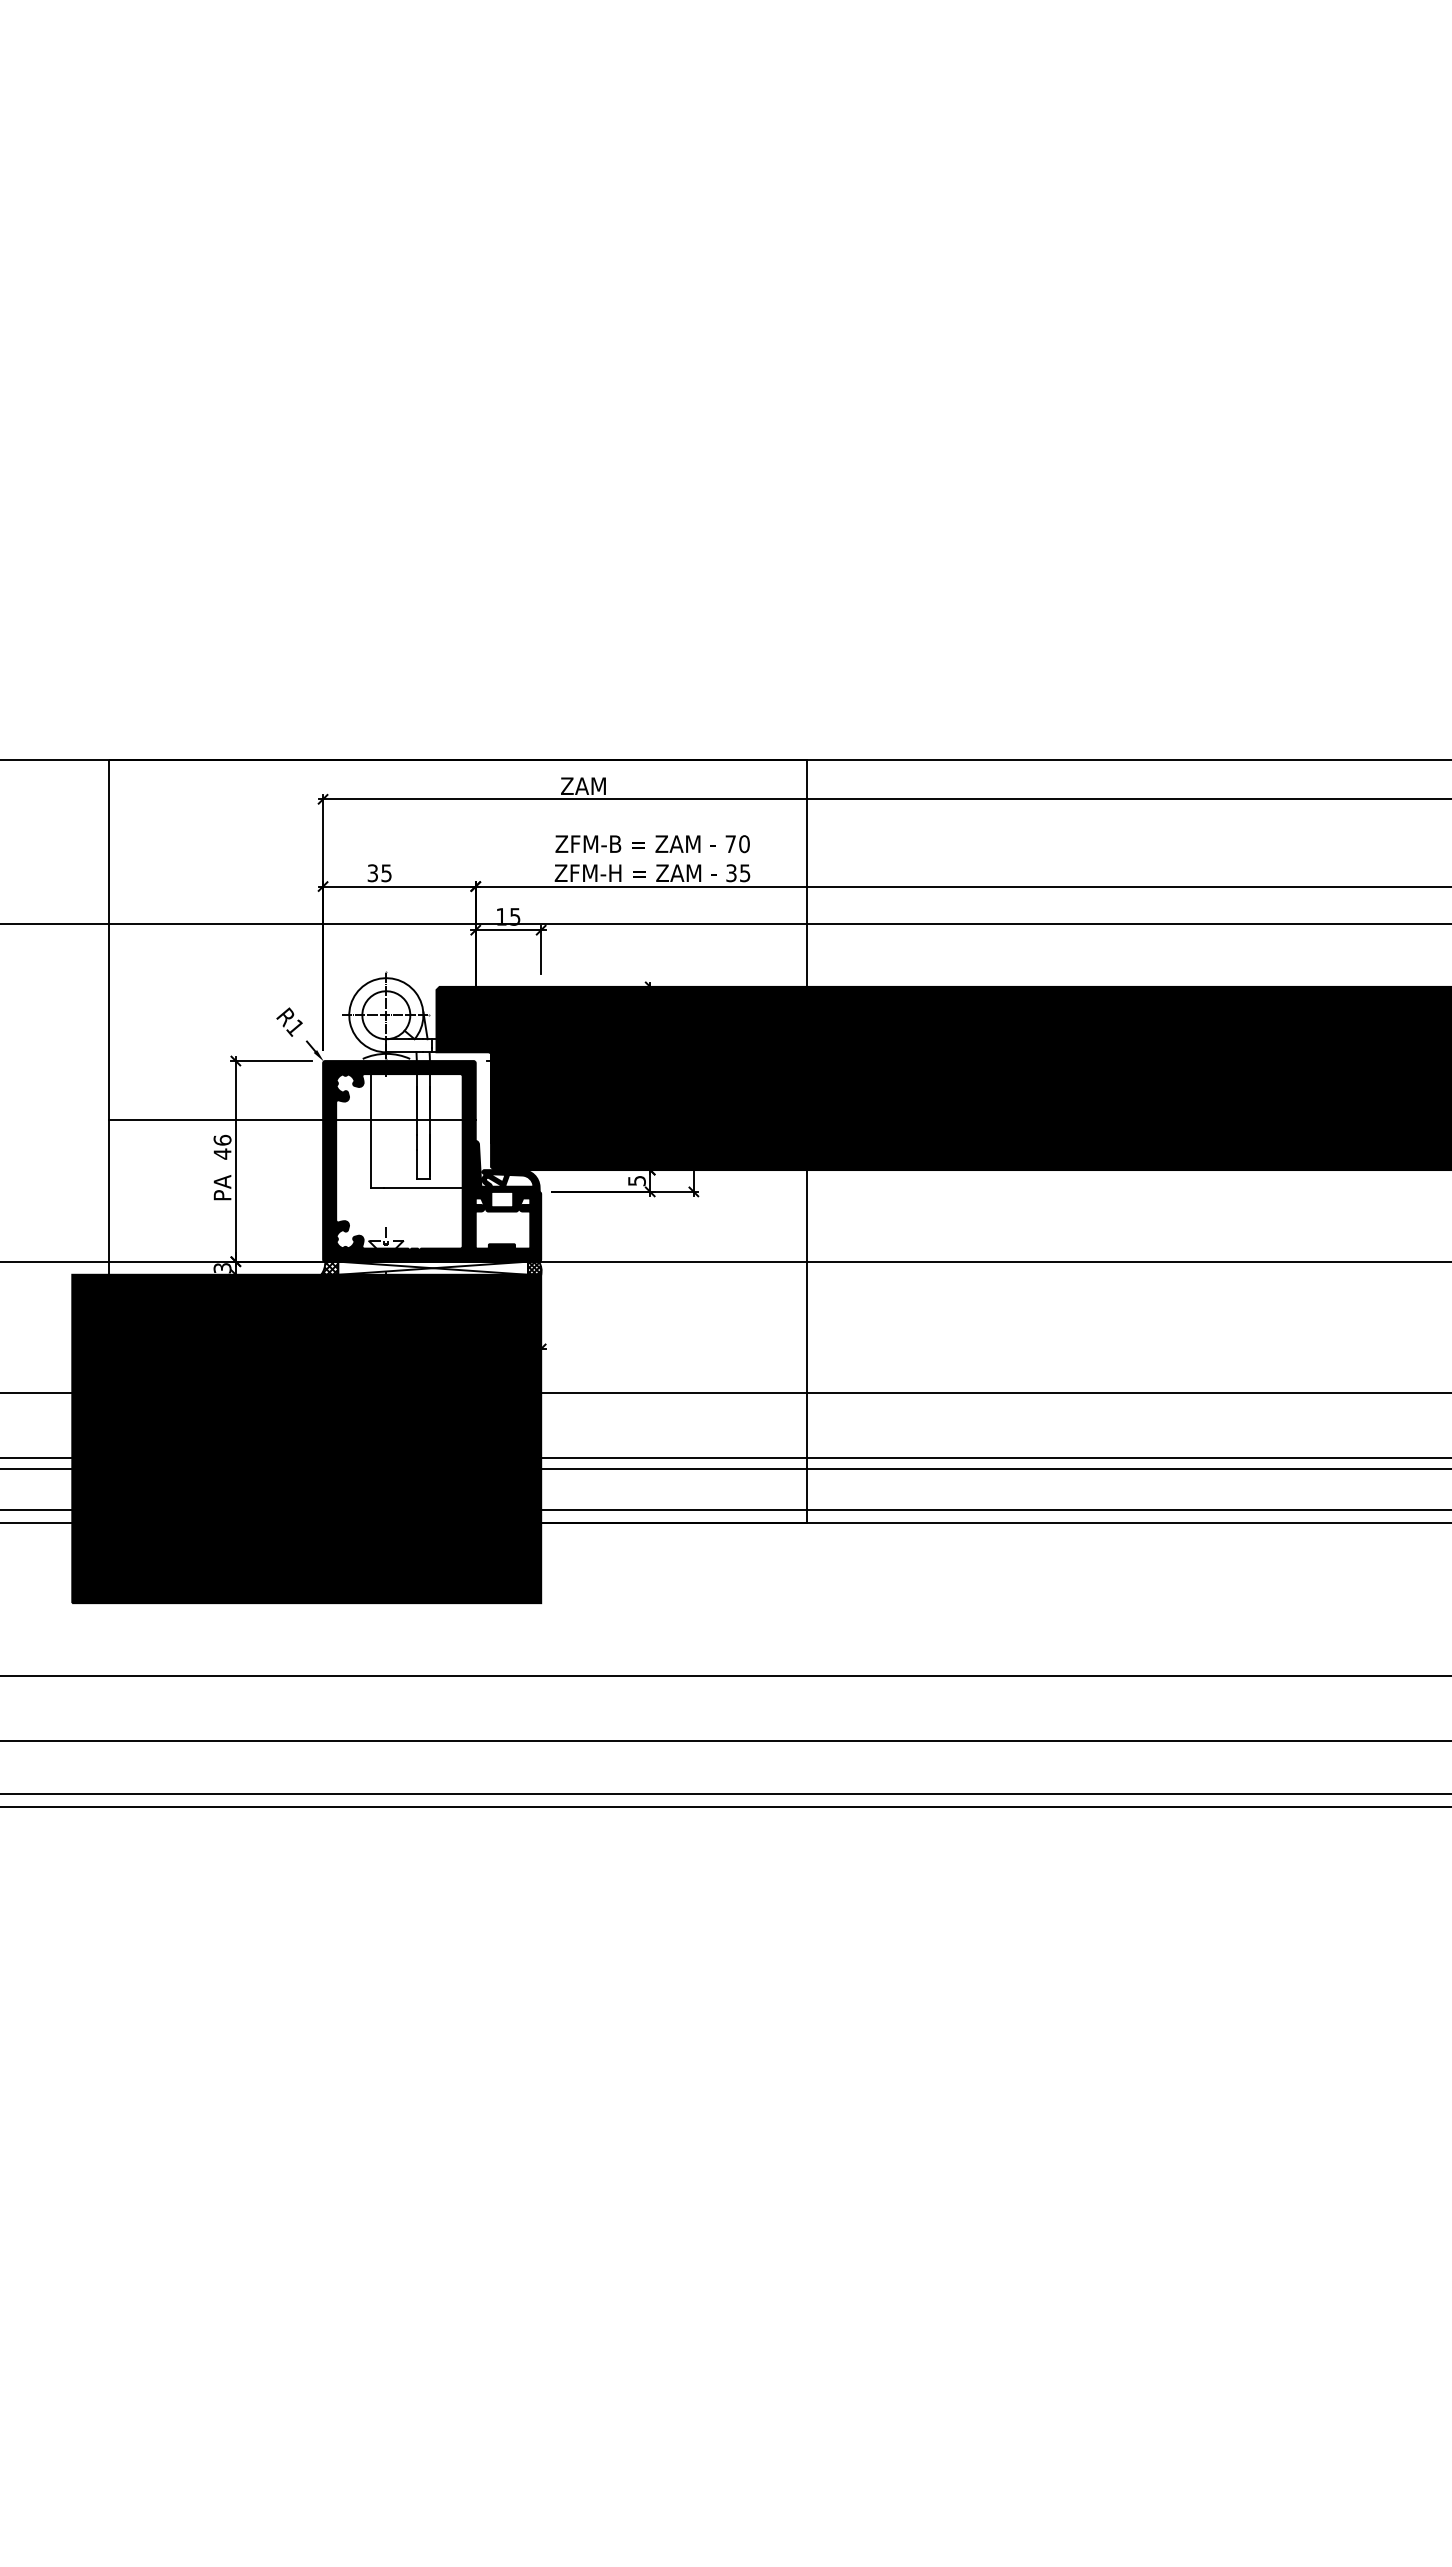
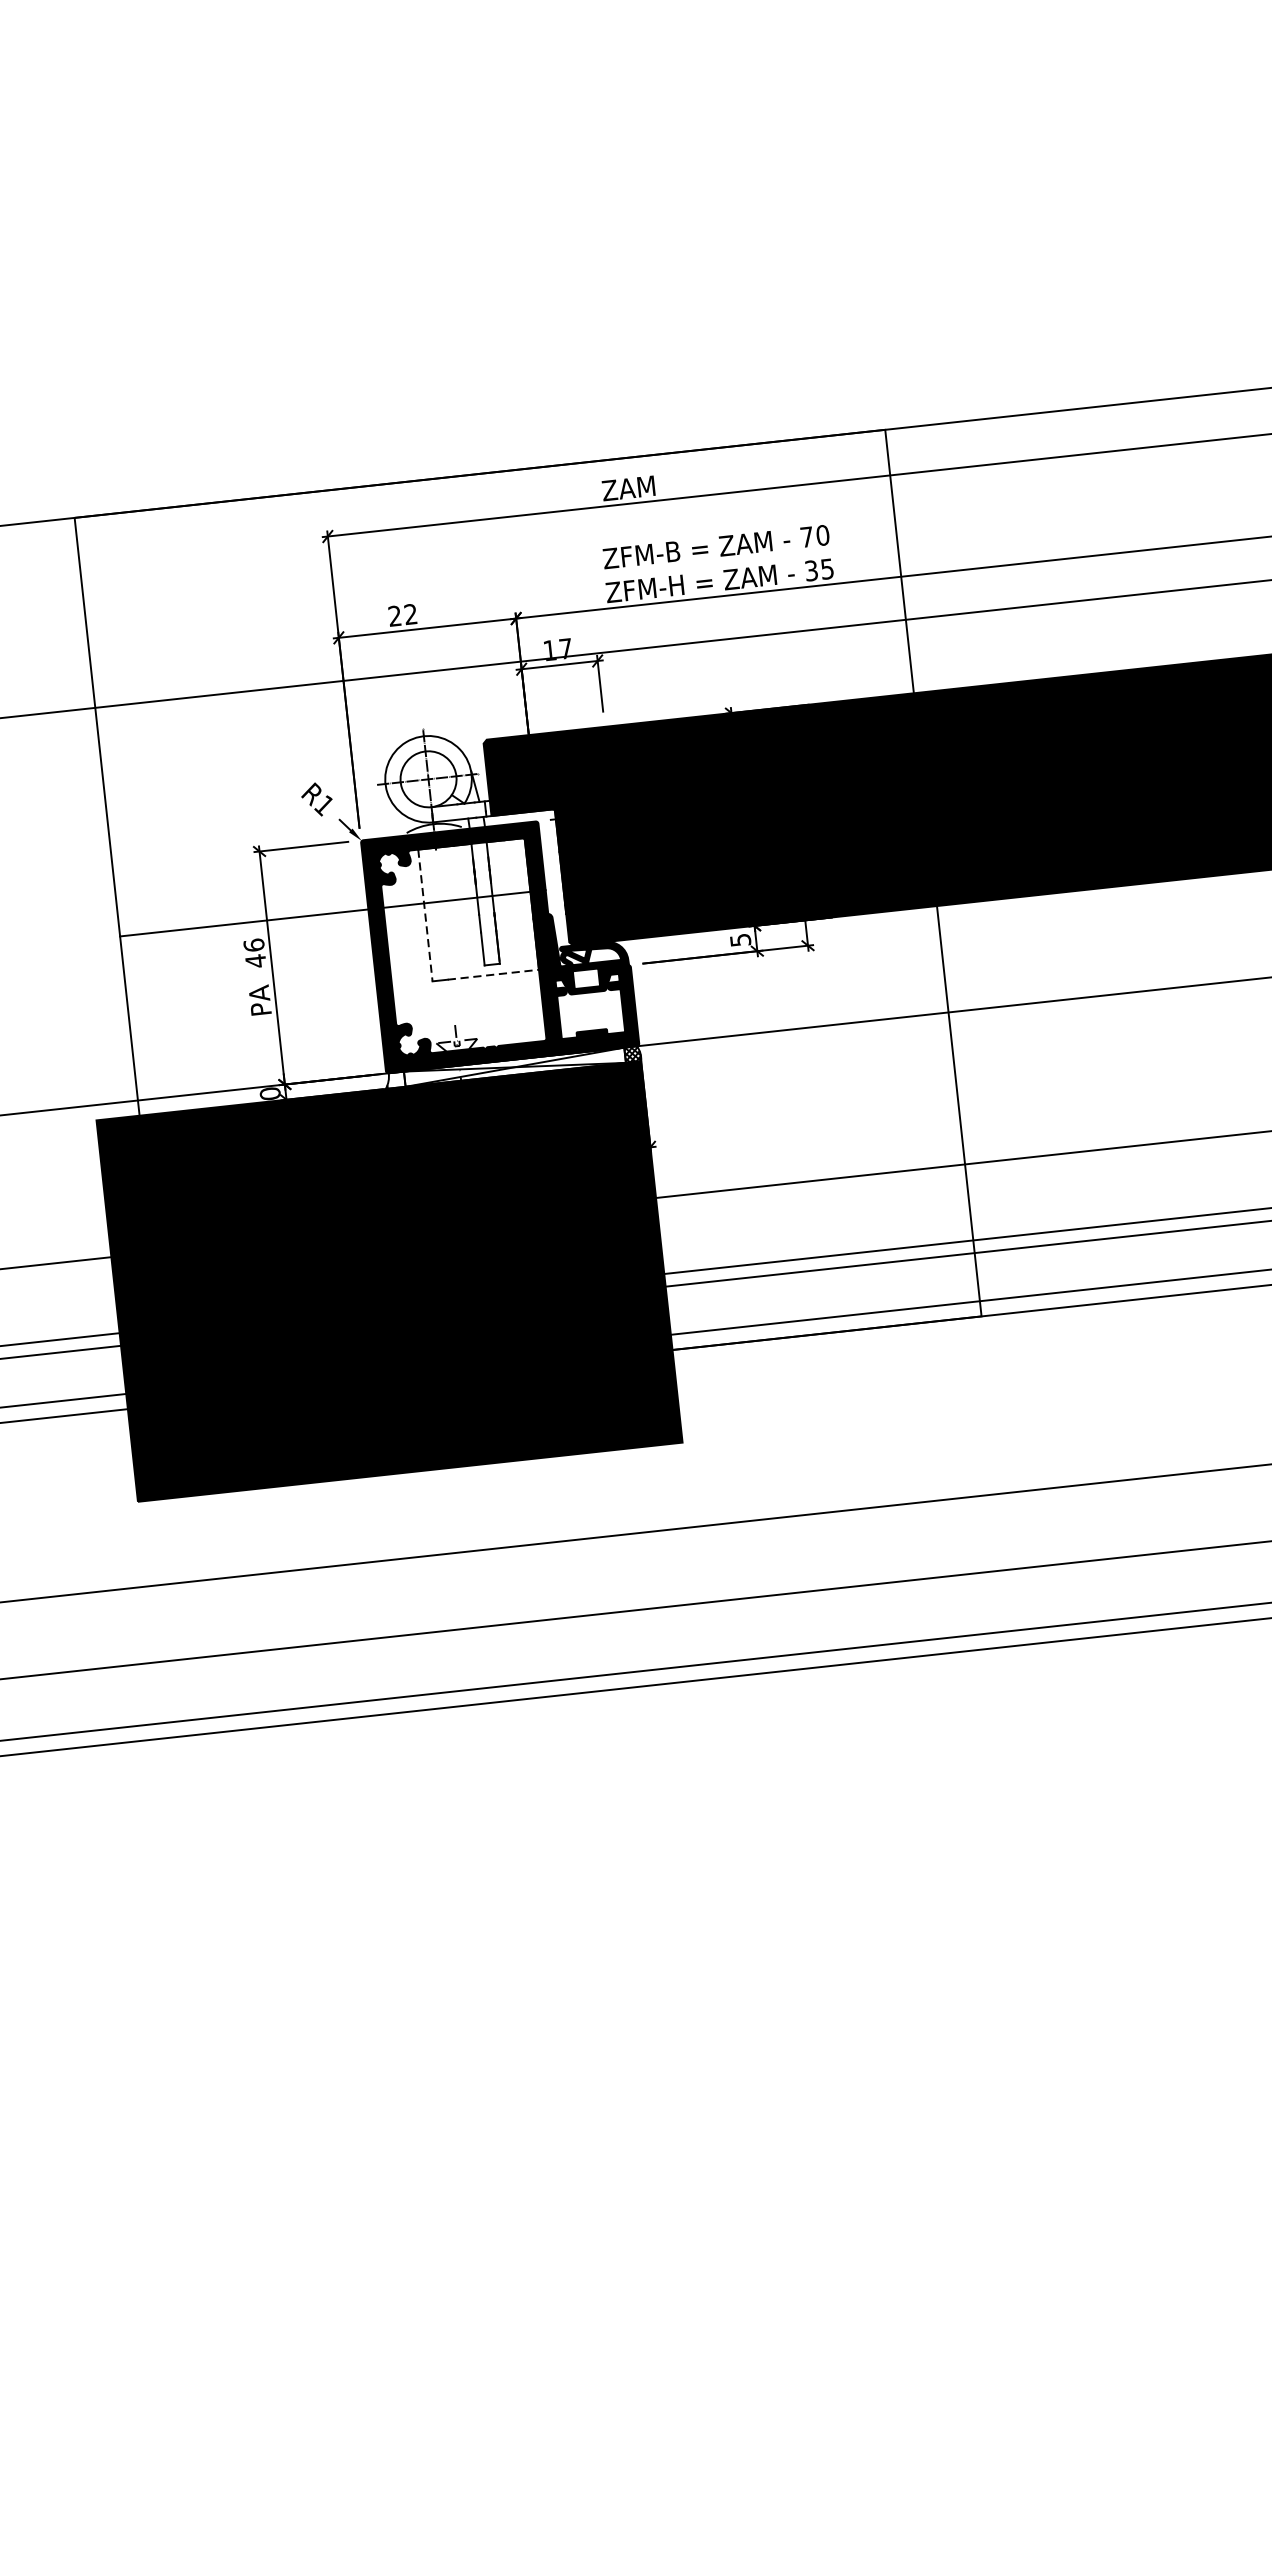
text: (379, 873) -> (402, 615), 35 -> 22
text: (515, 916) -> (566, 648), 15 -> 17
line: (371, 1130) -> (425, 915), solid -> dashed
line: (423, 1187) -> (493, 974), solid -> dashed
hatch: (329, 1267) -> (394, 1079), removed
text: (222, 1268) -> (270, 1094), 3 -> 0

